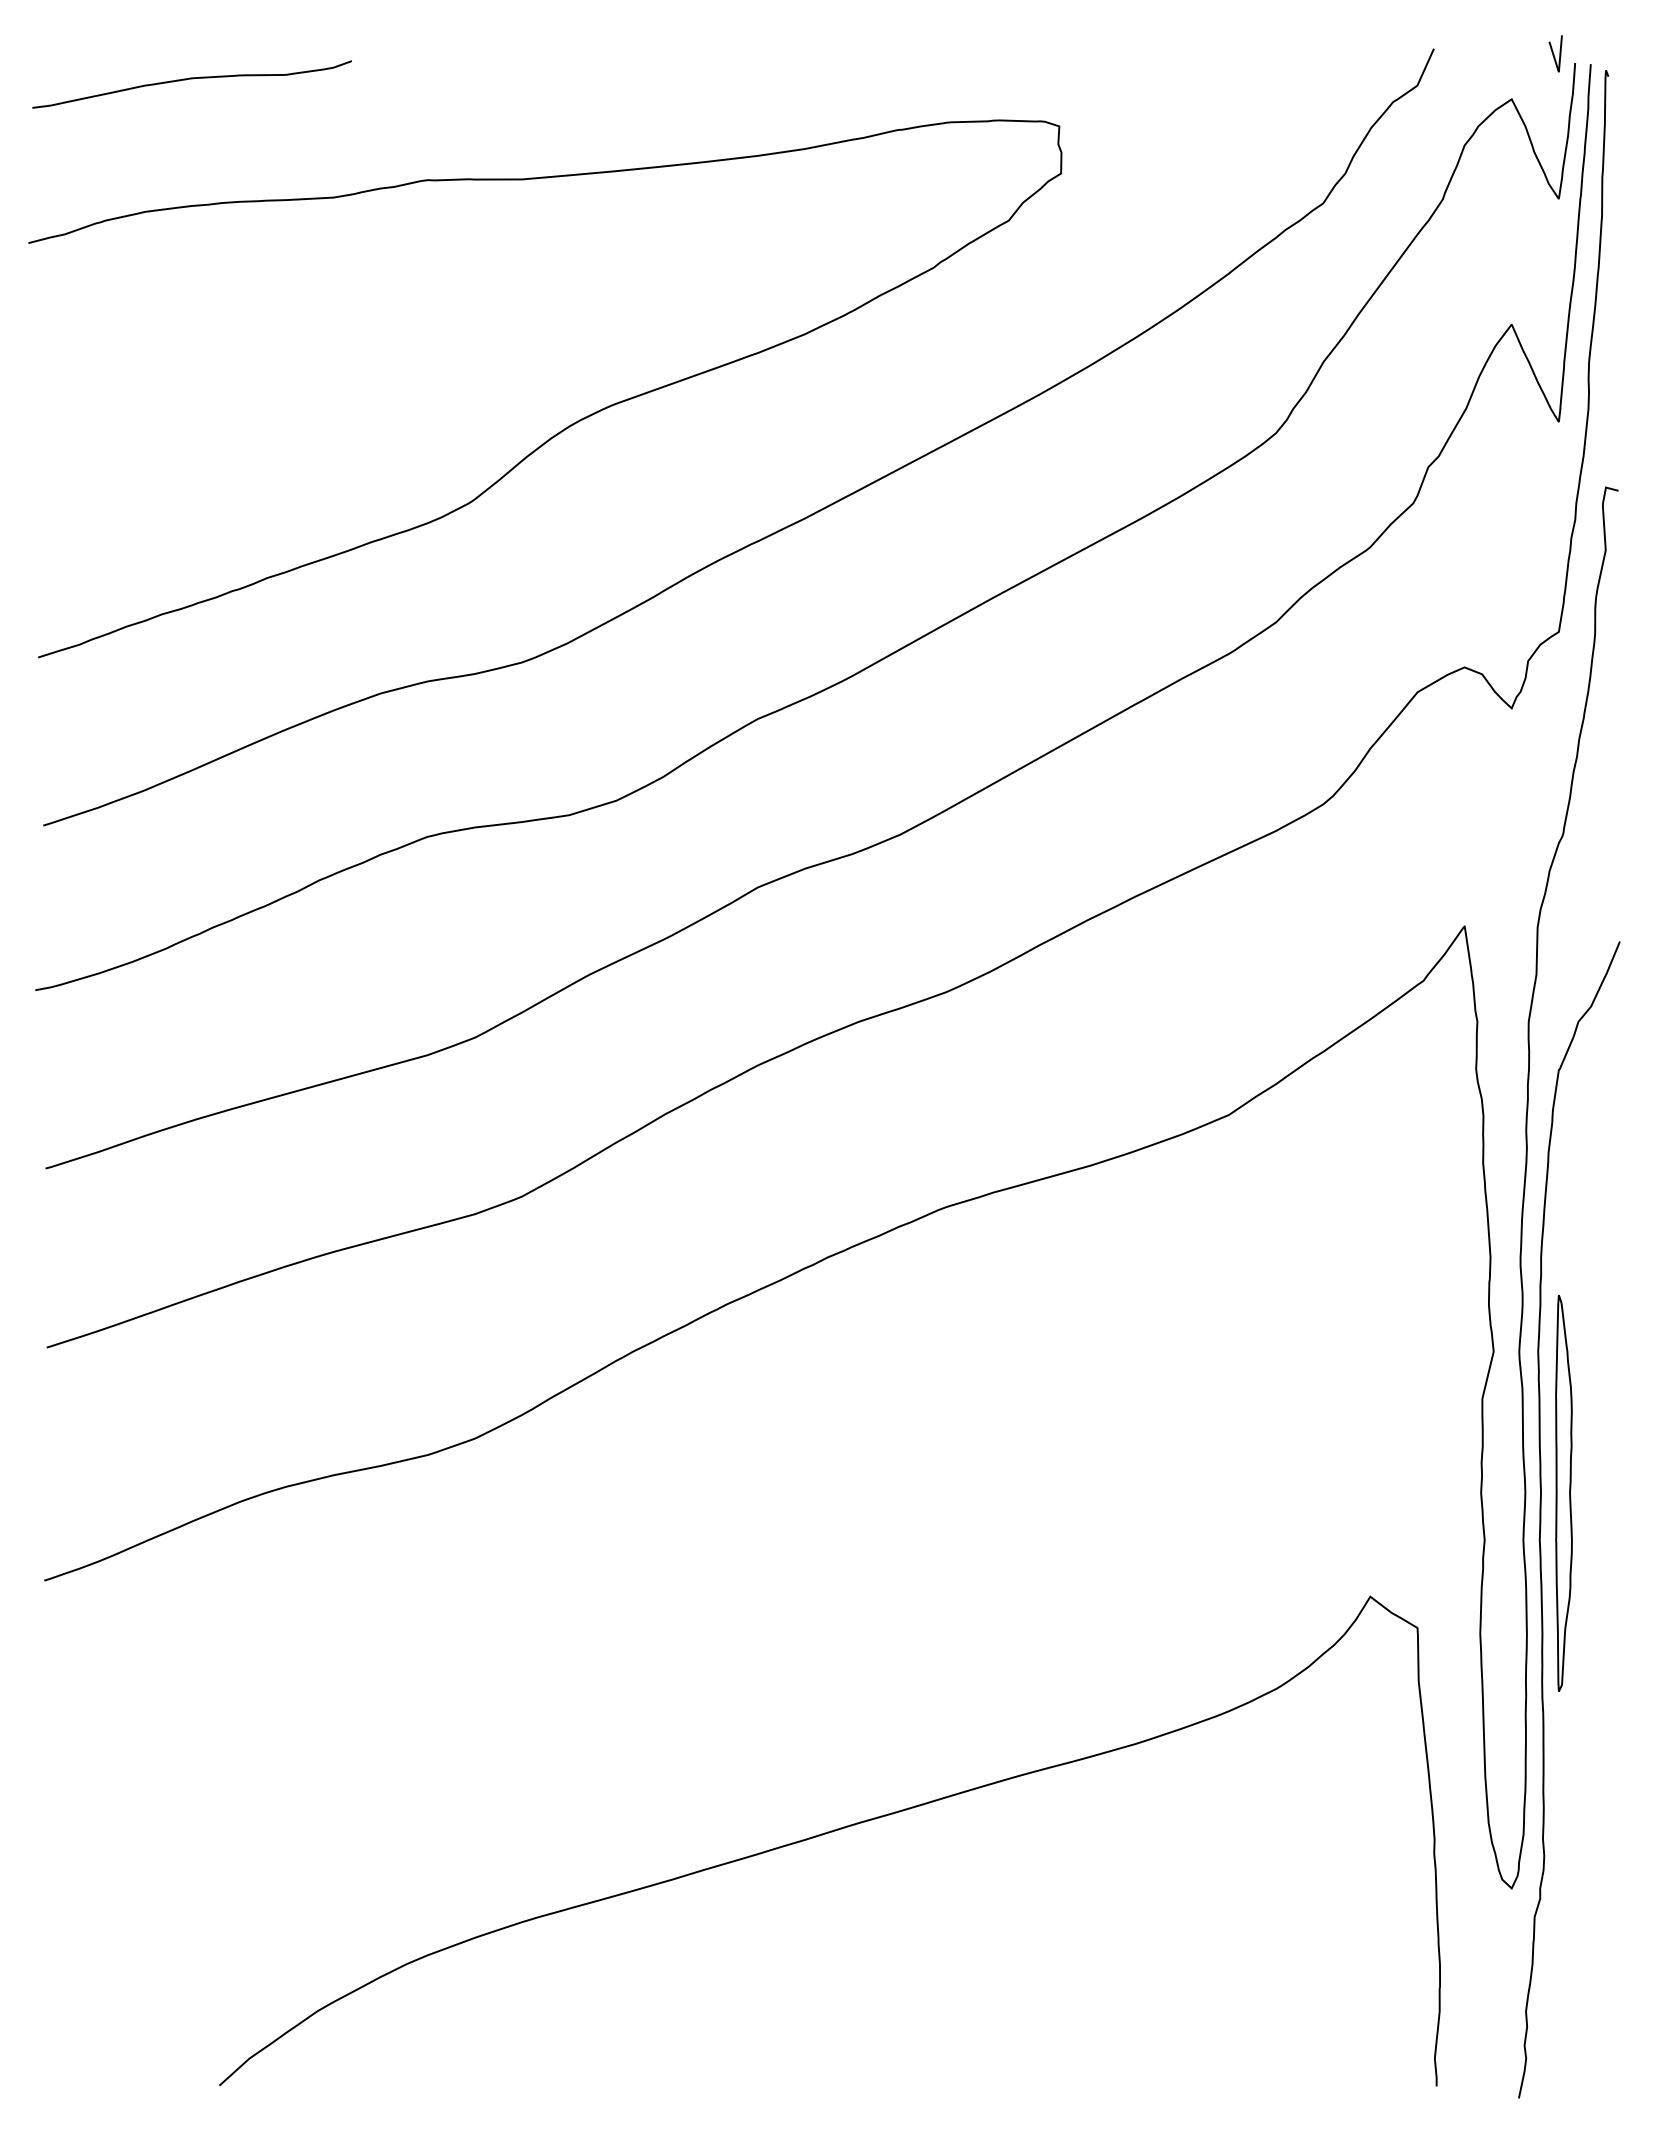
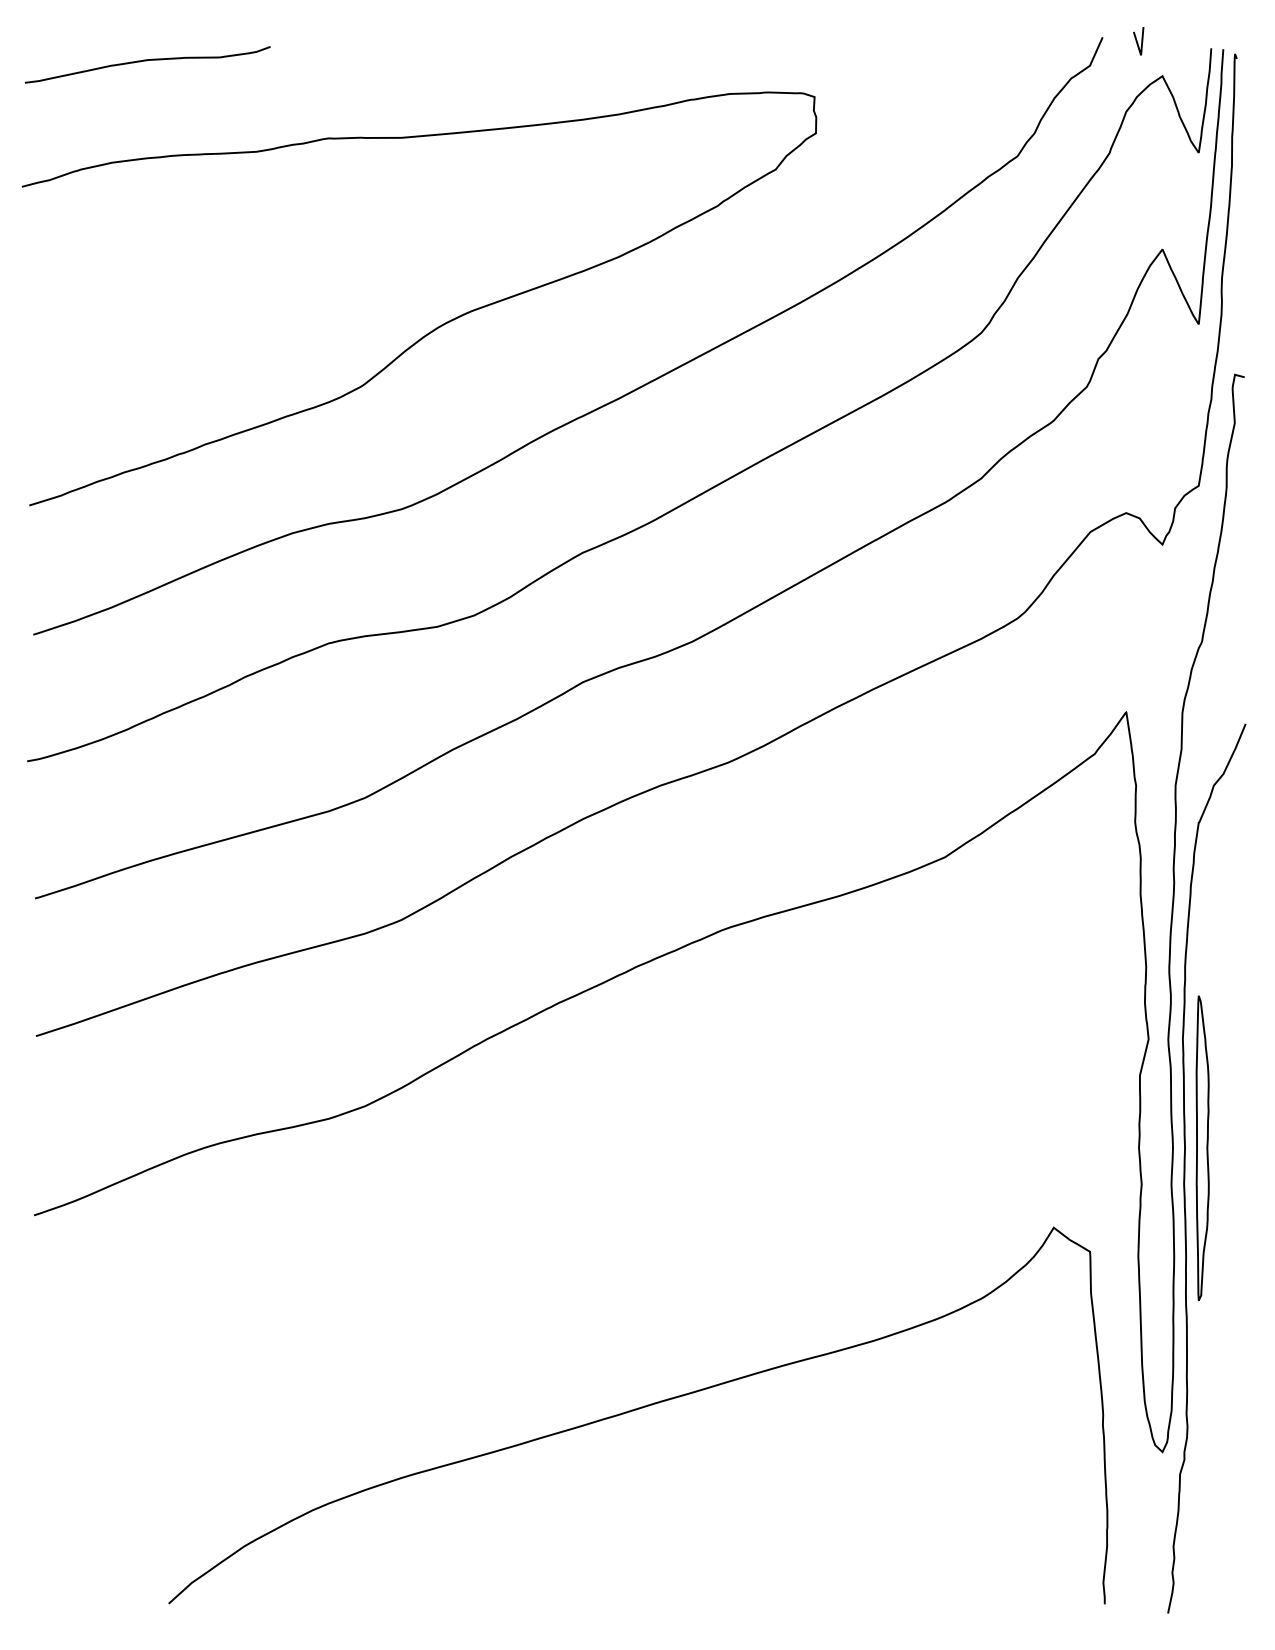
line: (1554, 54) -> (1137, 41), moved

